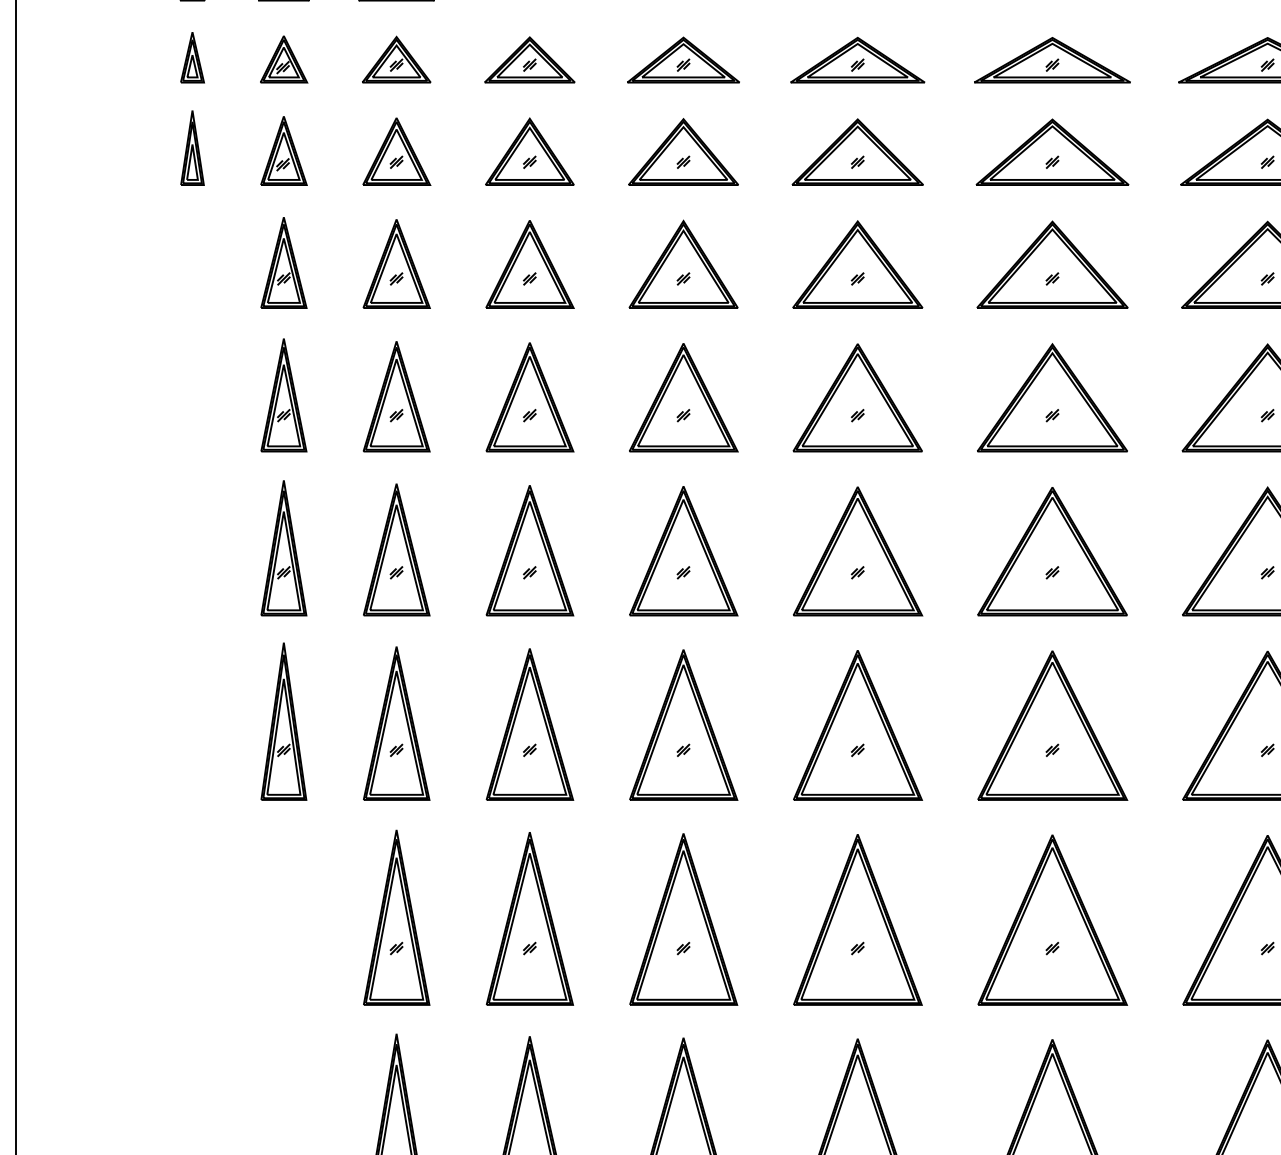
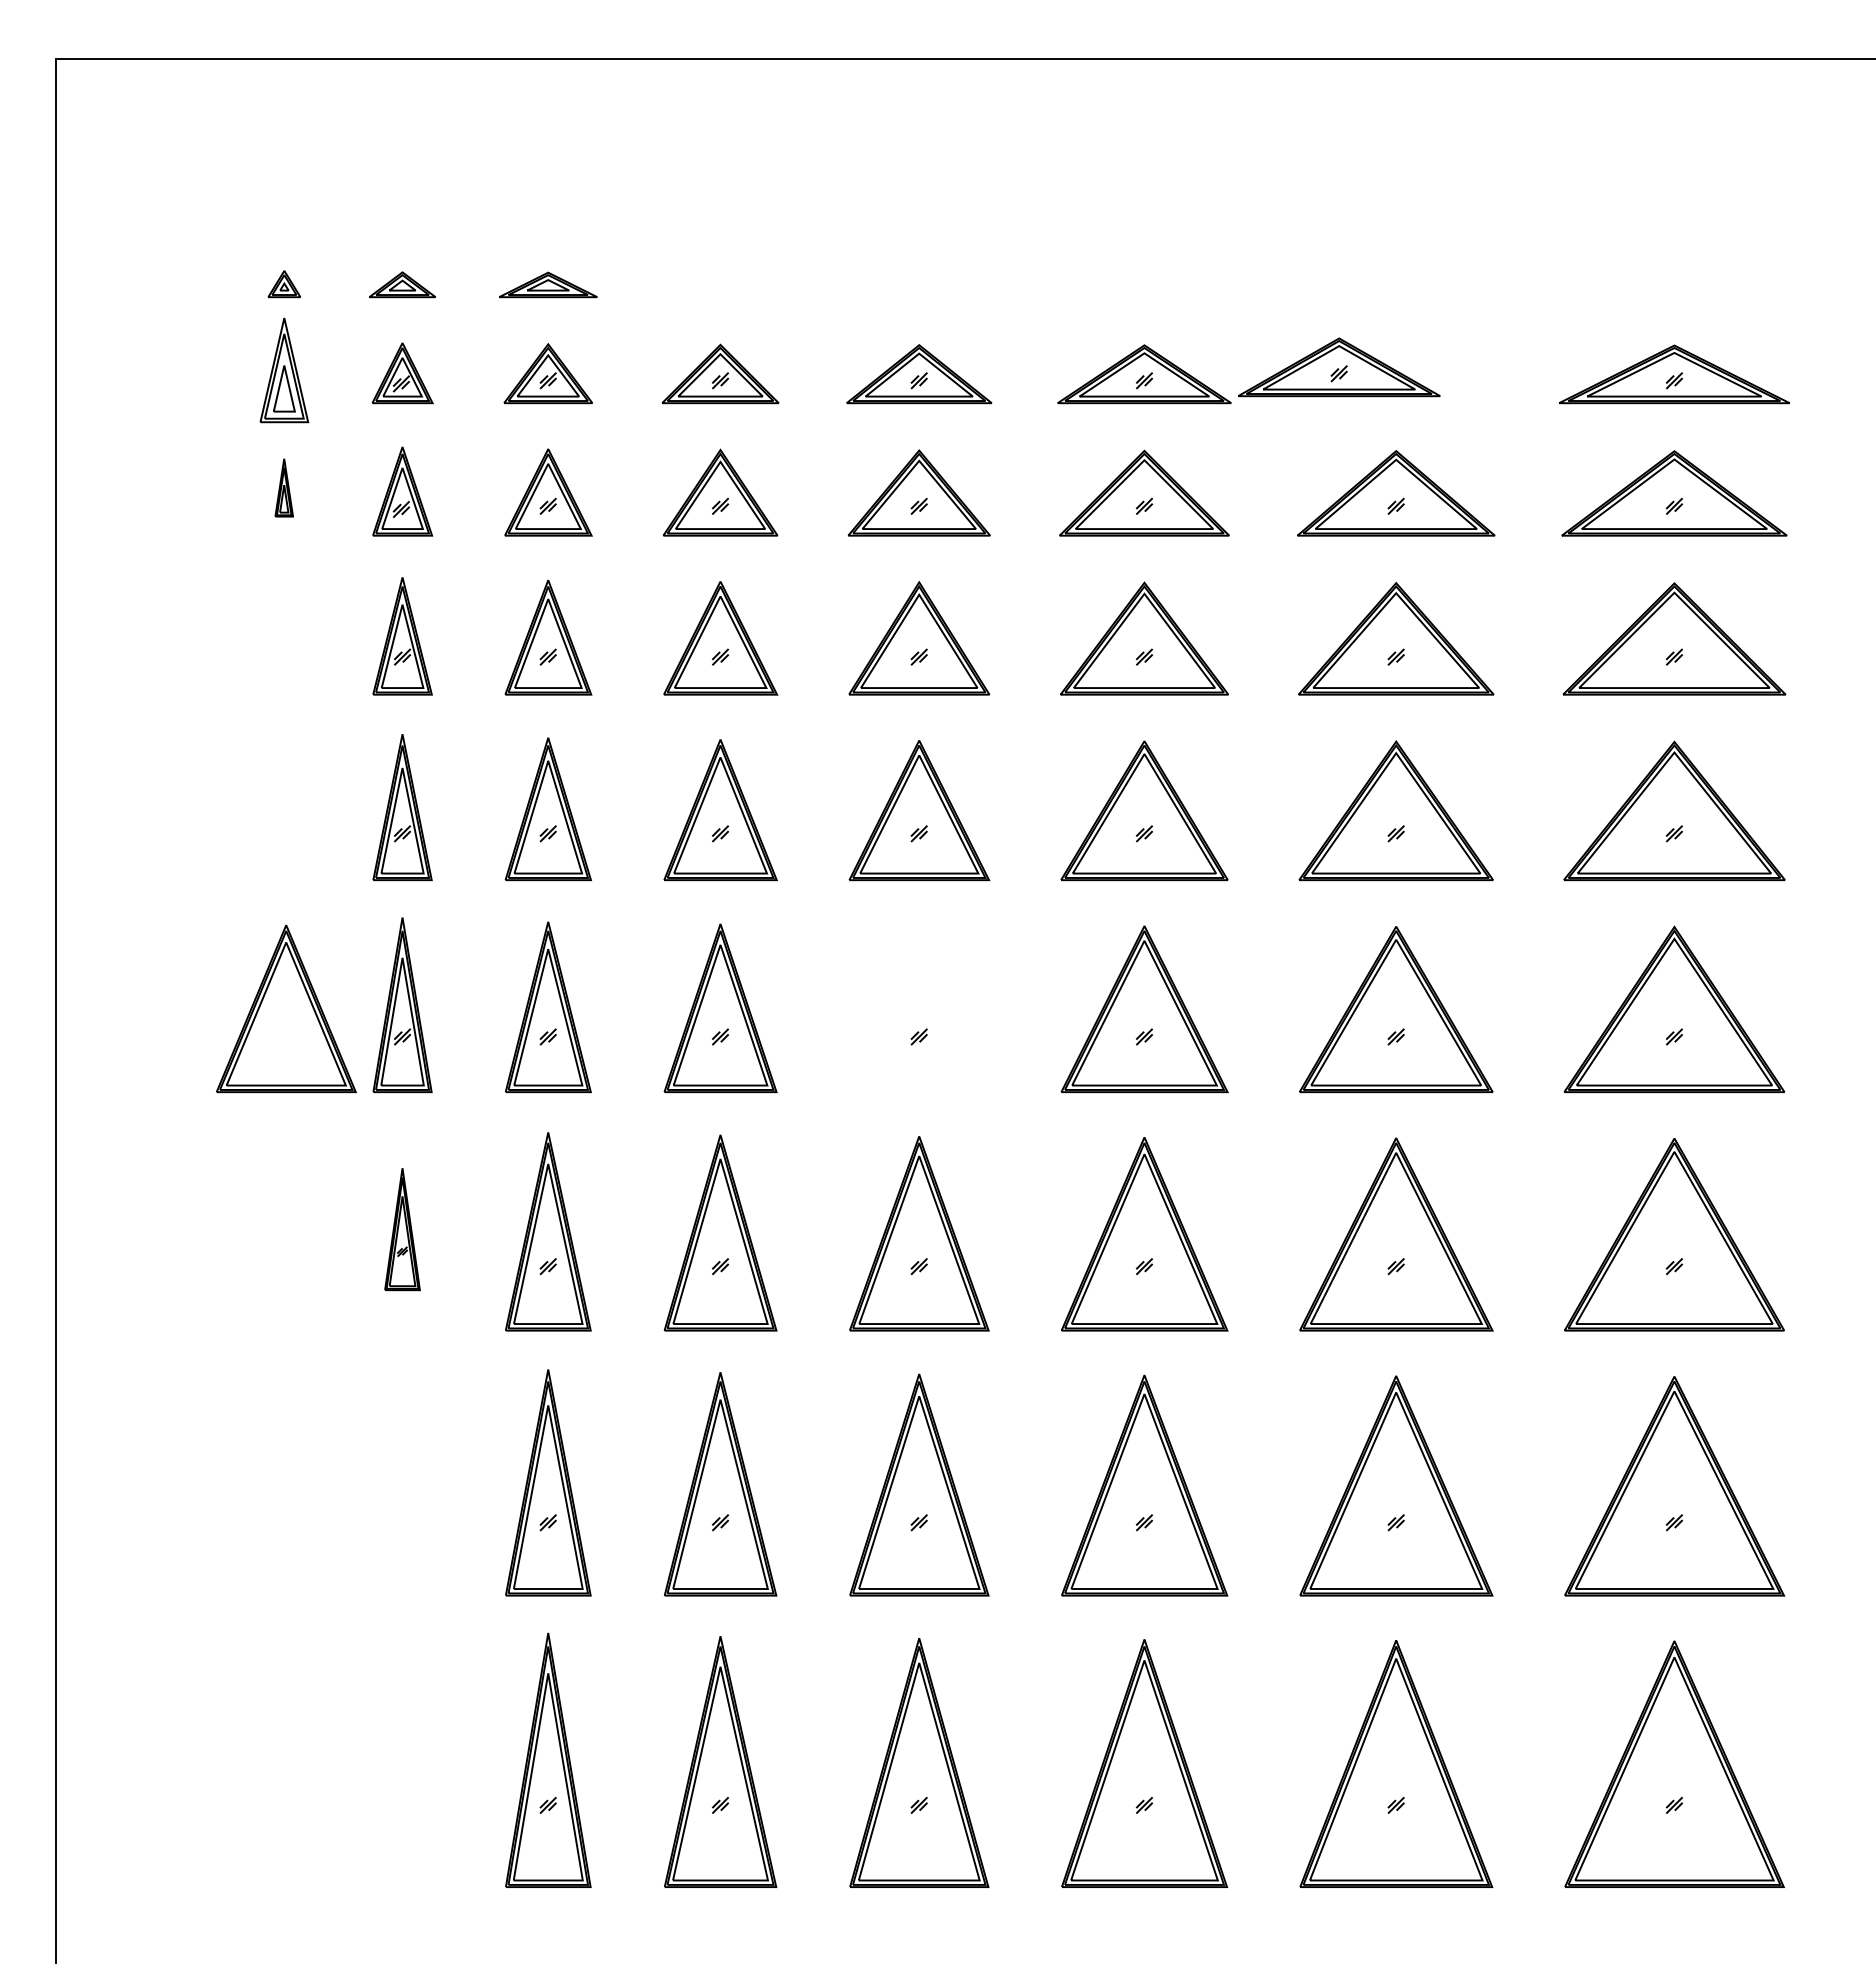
part: (192, 58) -> (284, 371), size x1.6
part: (1052, 60) -> (1339, 367), moved
part: (191, 147) -> (283, 487), size x0.6
part: (683, 550) -> (286, 1008), moved
part: (283, 721) -> (402, 1229), size x0.6

